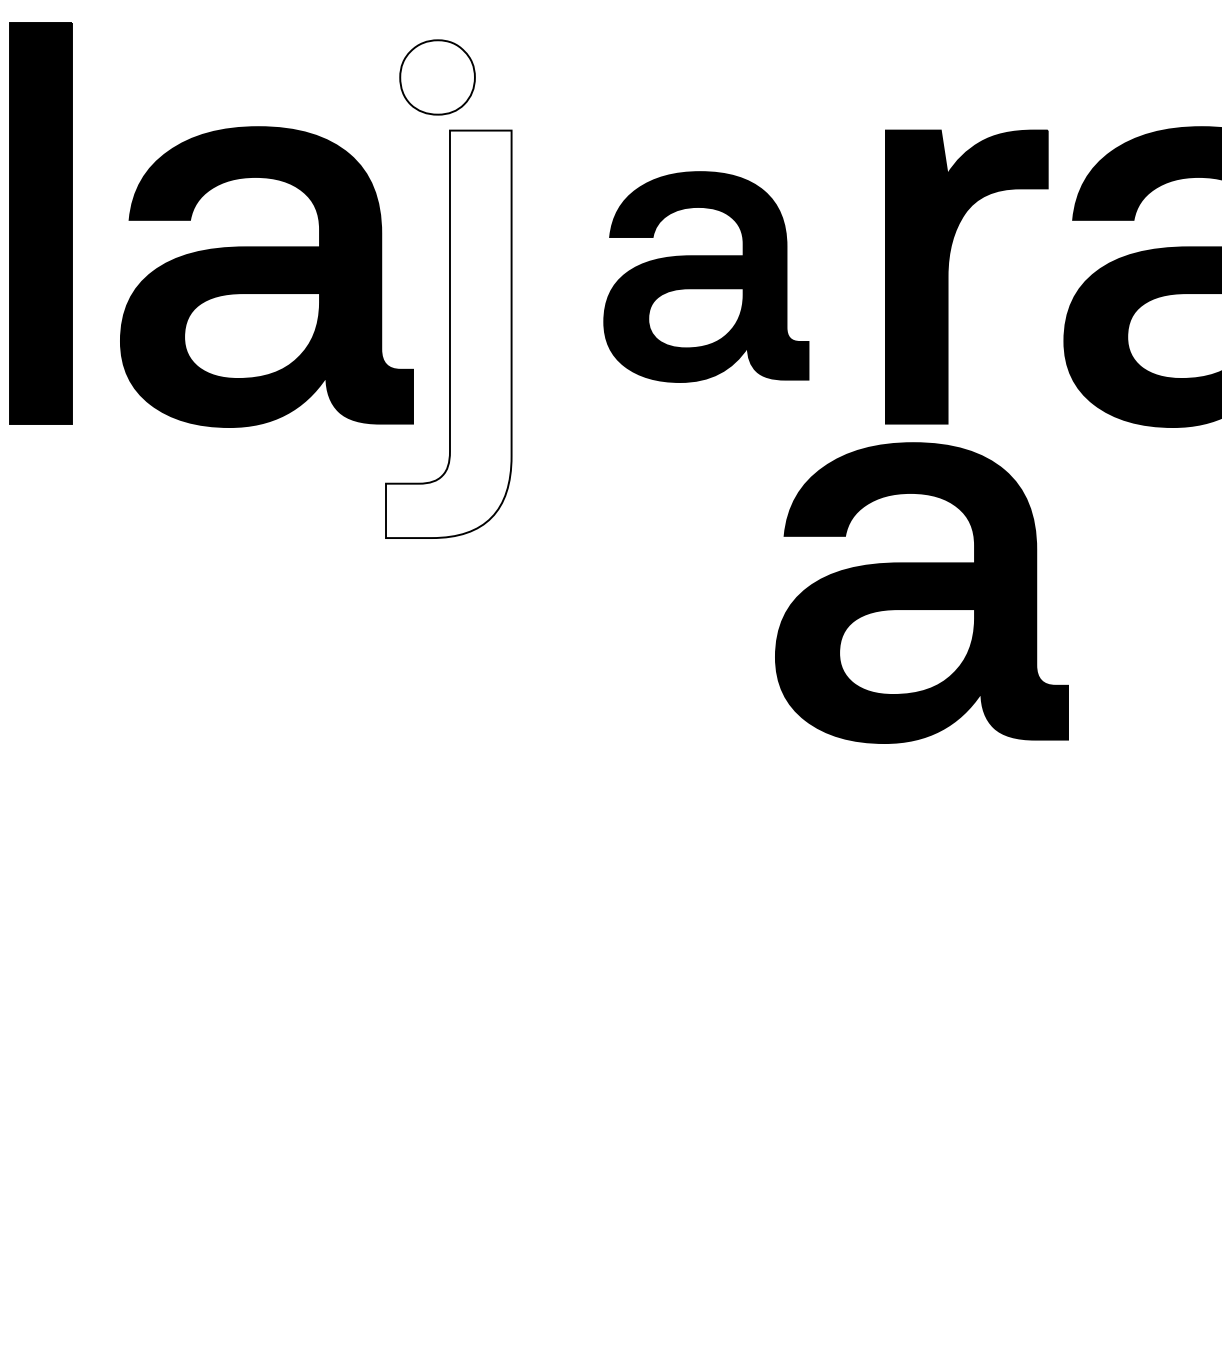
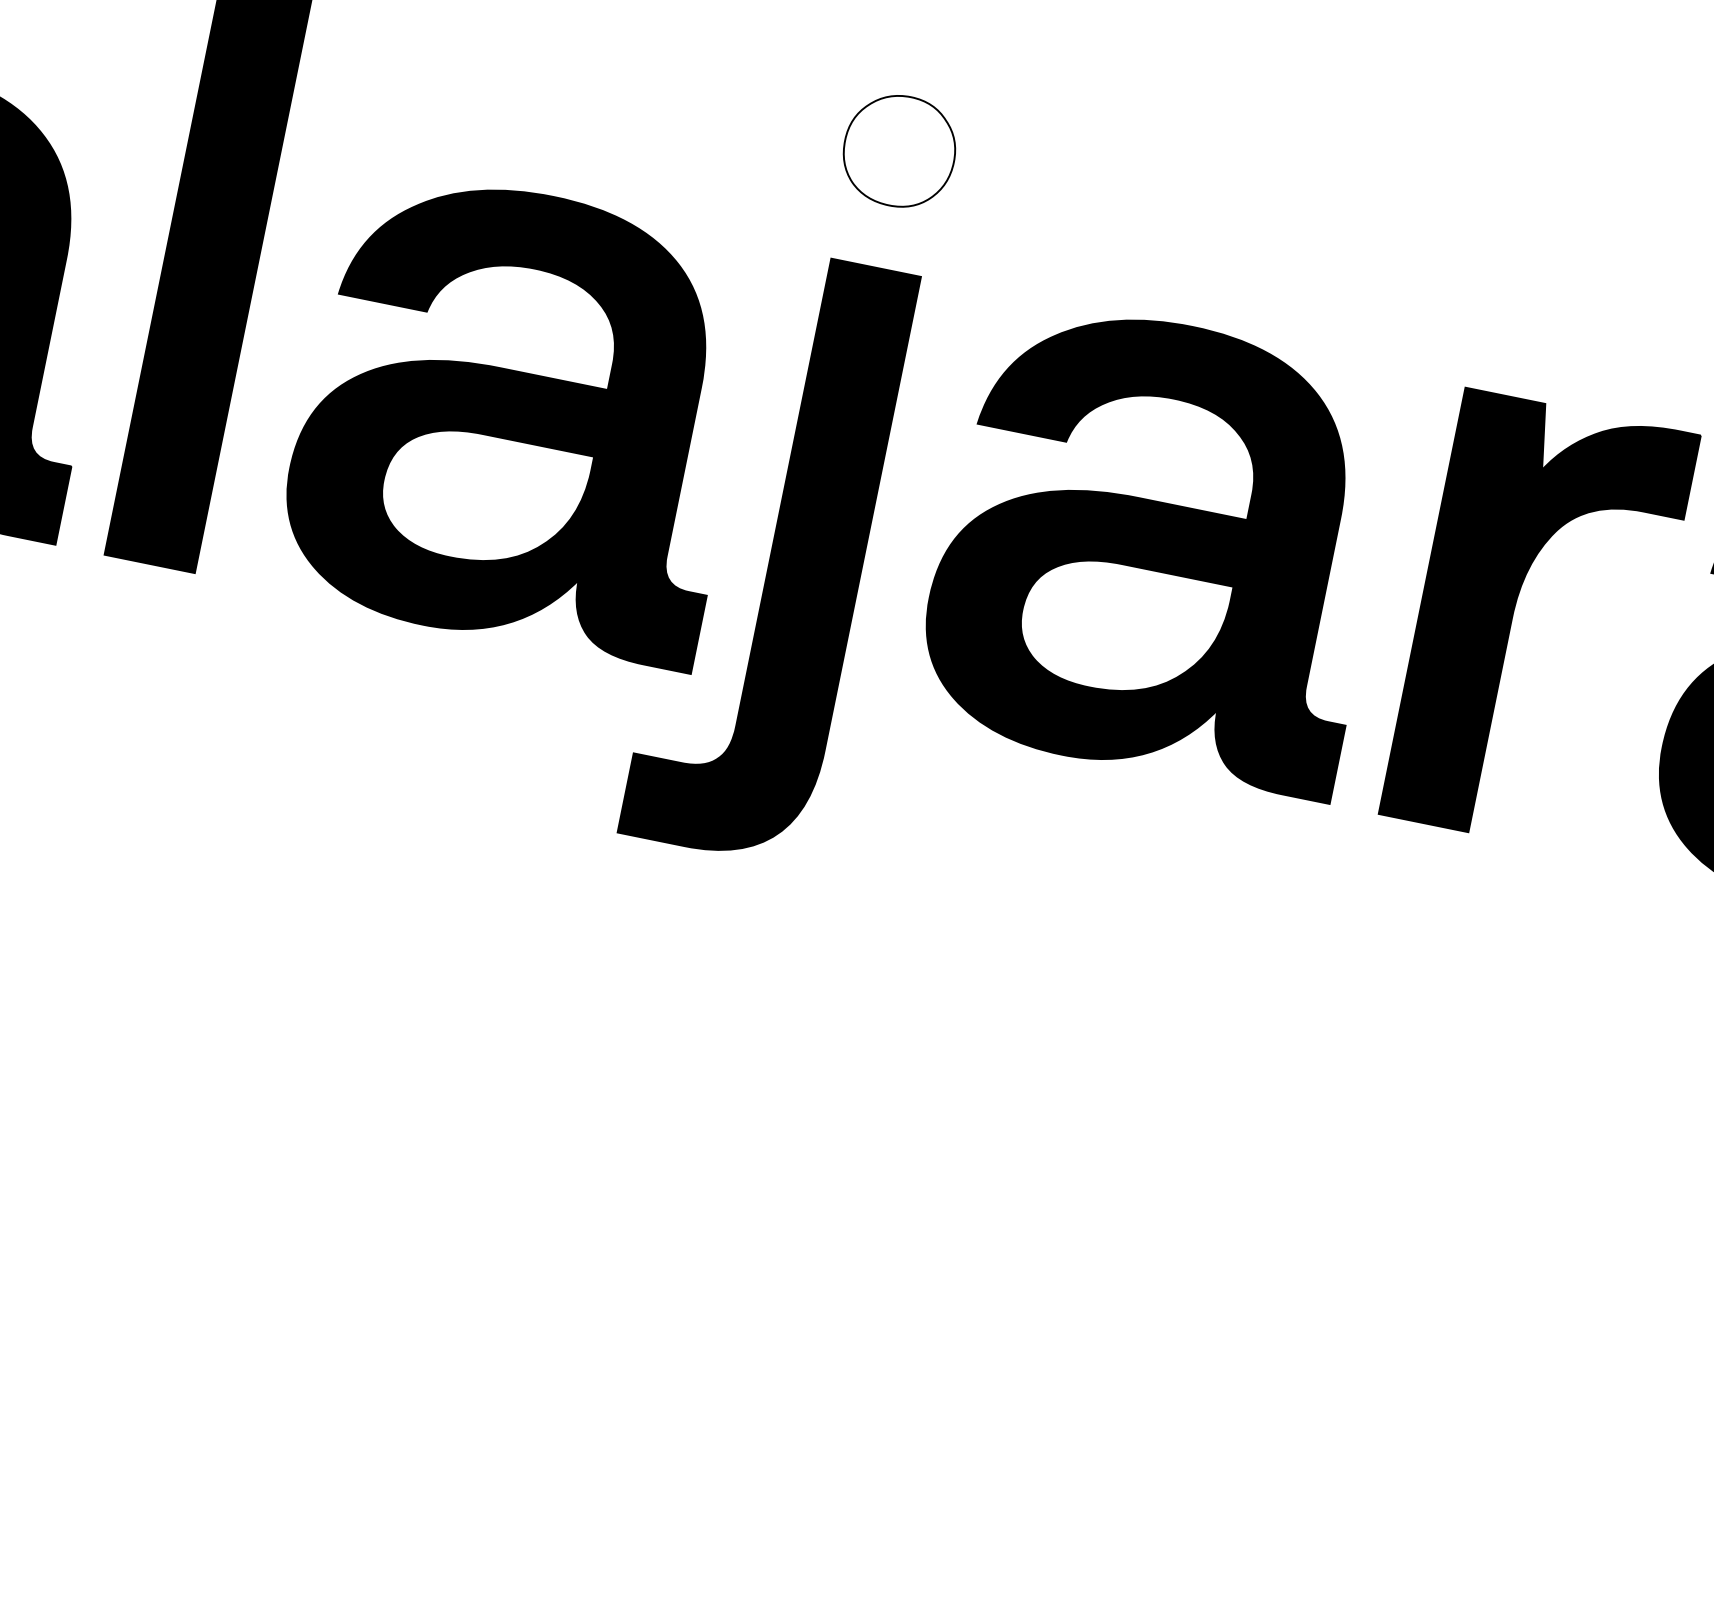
part: (437, 77) -> (899, 151), moved
part: (706, 276) -> (1161, 546), size x1.43
fill: (448, 334) -> (768, 554), added
part: (921, 592) -> (1380, 1070), removed

